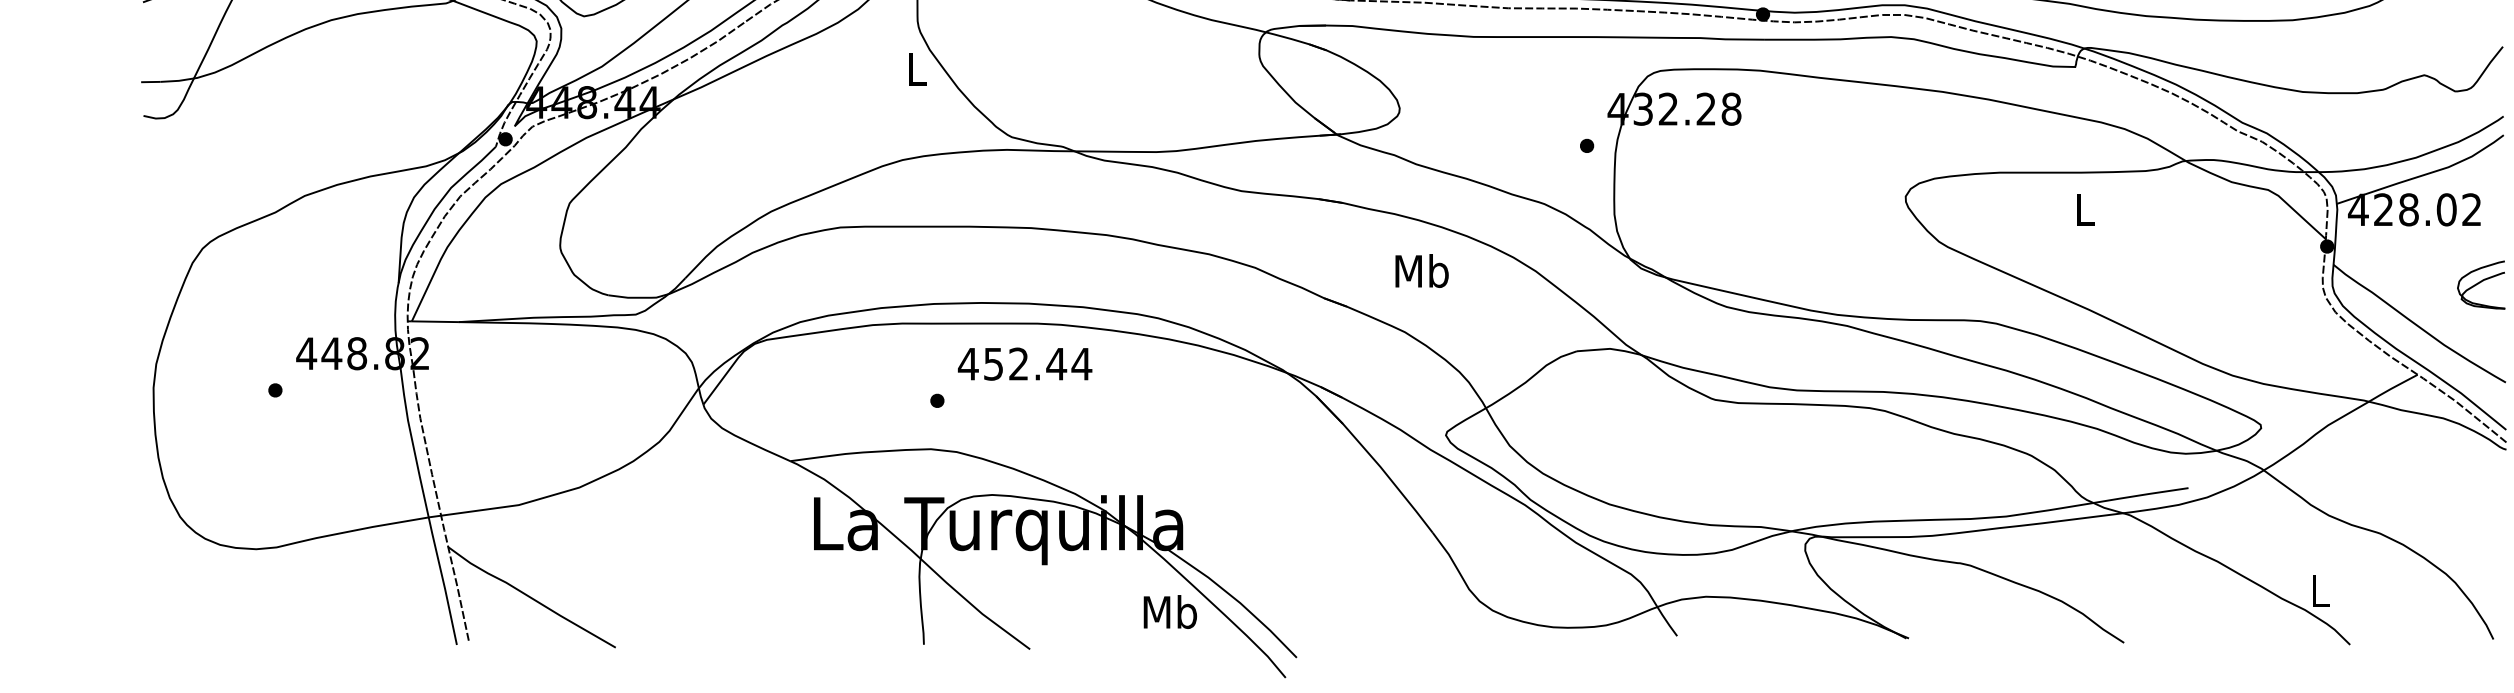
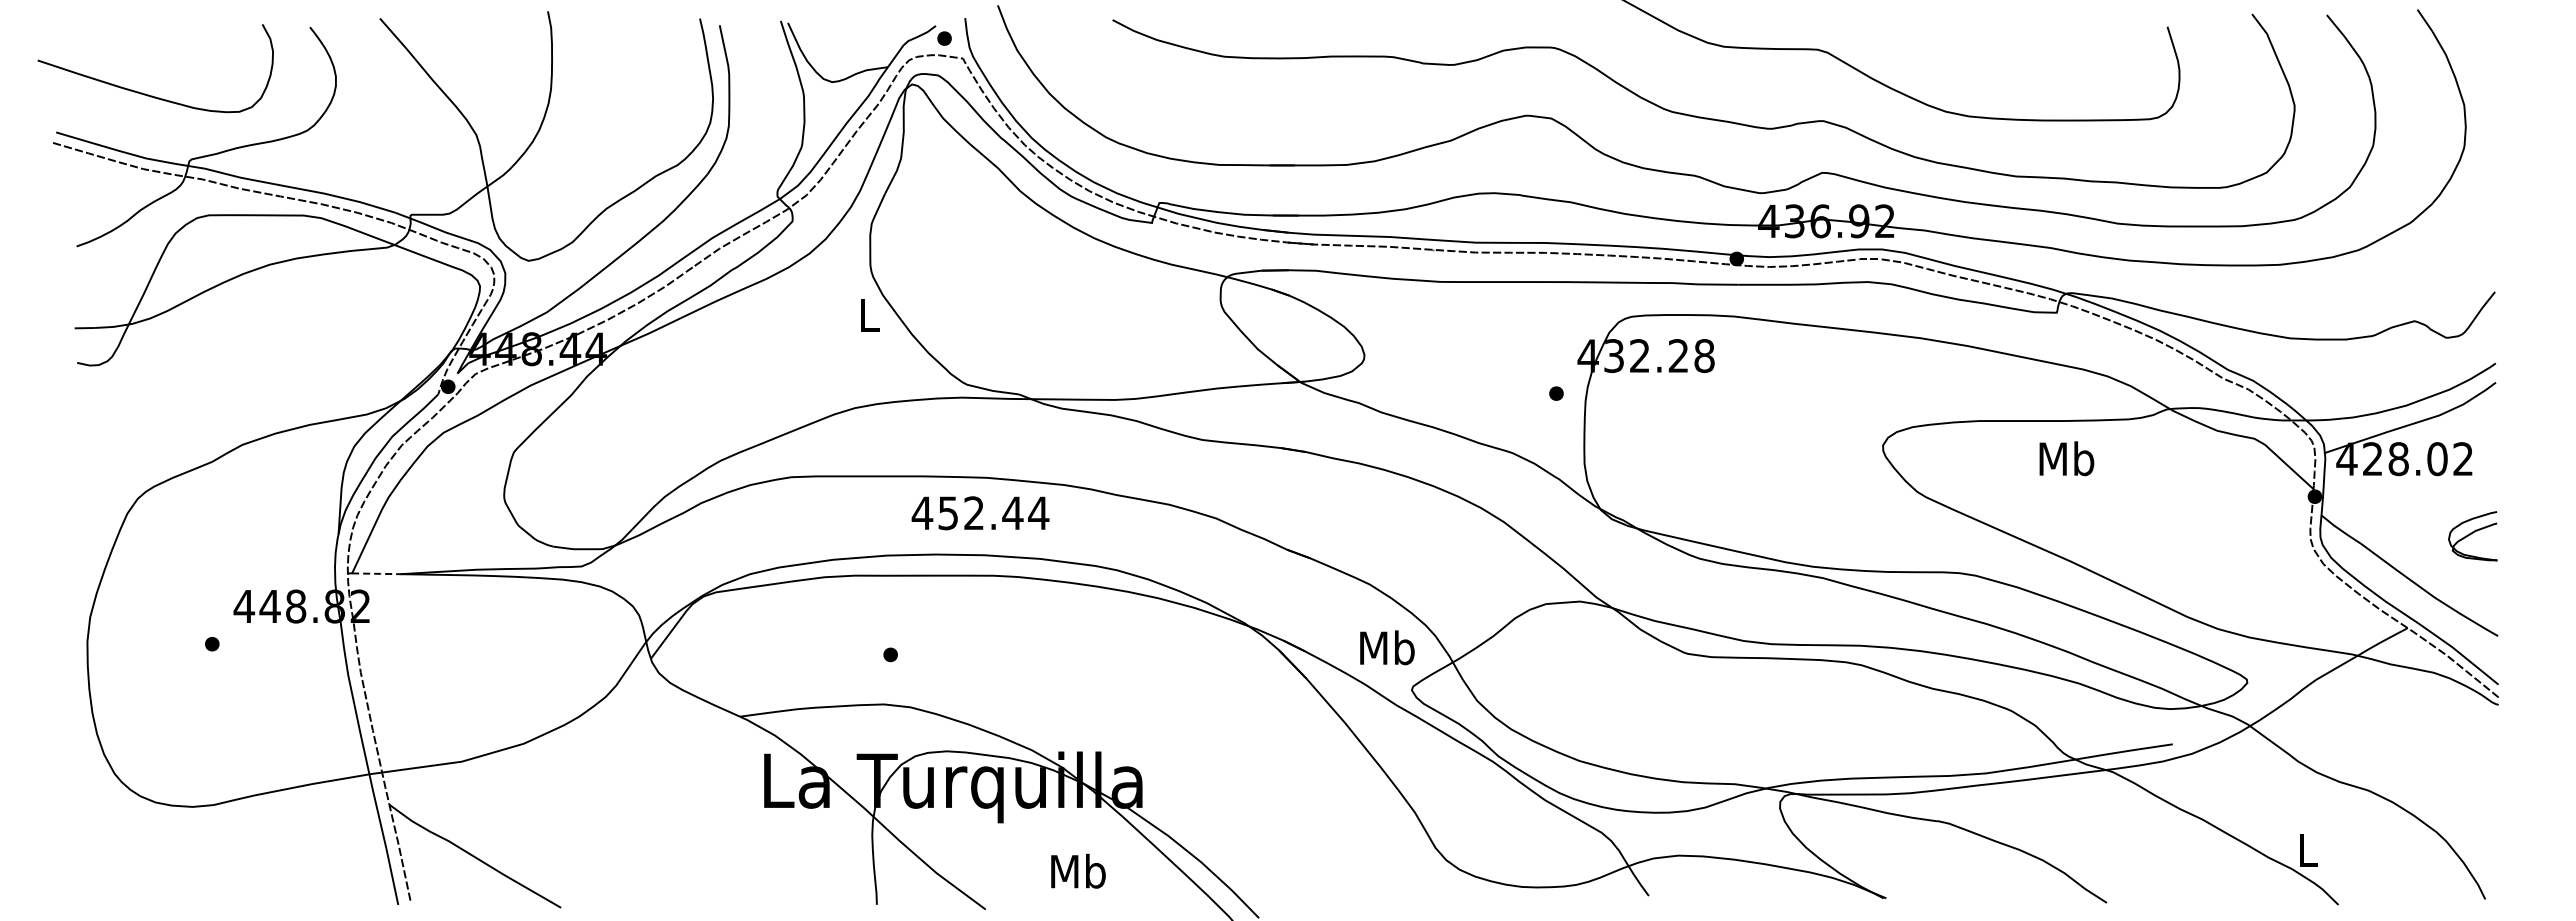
text: (2084, 209) -> (2066, 458), L -> Mb
text: (1422, 270) -> (1387, 647), moved
line: (435, 321) -> (376, 573), solid -> dashed
text: (1025, 364) -> (980, 513), moved
text: (1170, 611) -> (1078, 870), moved

